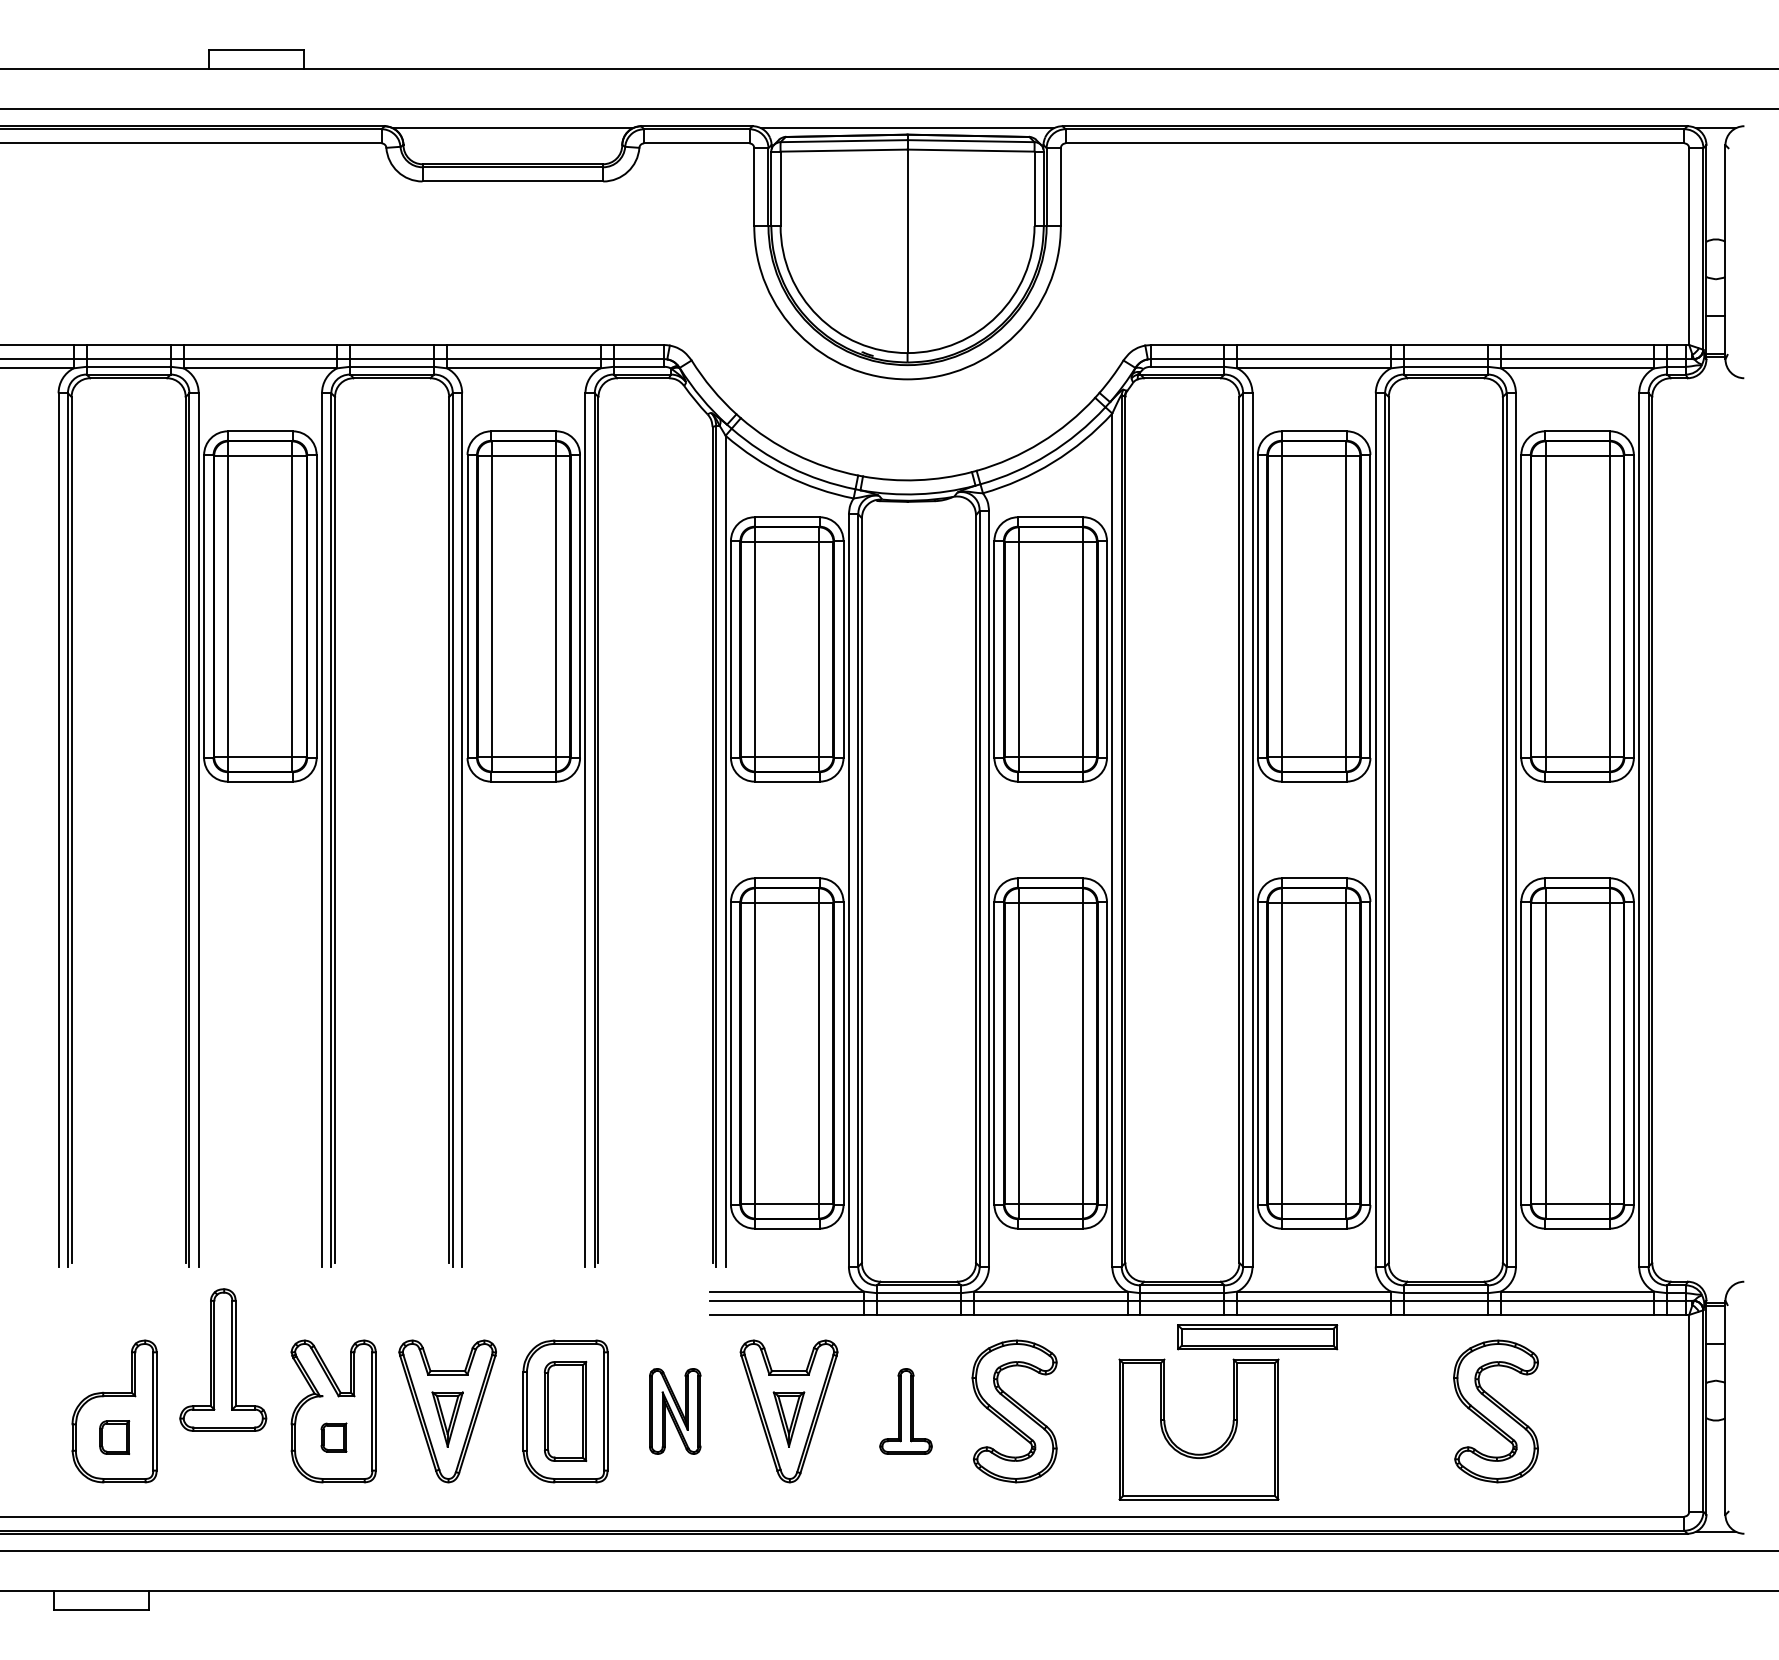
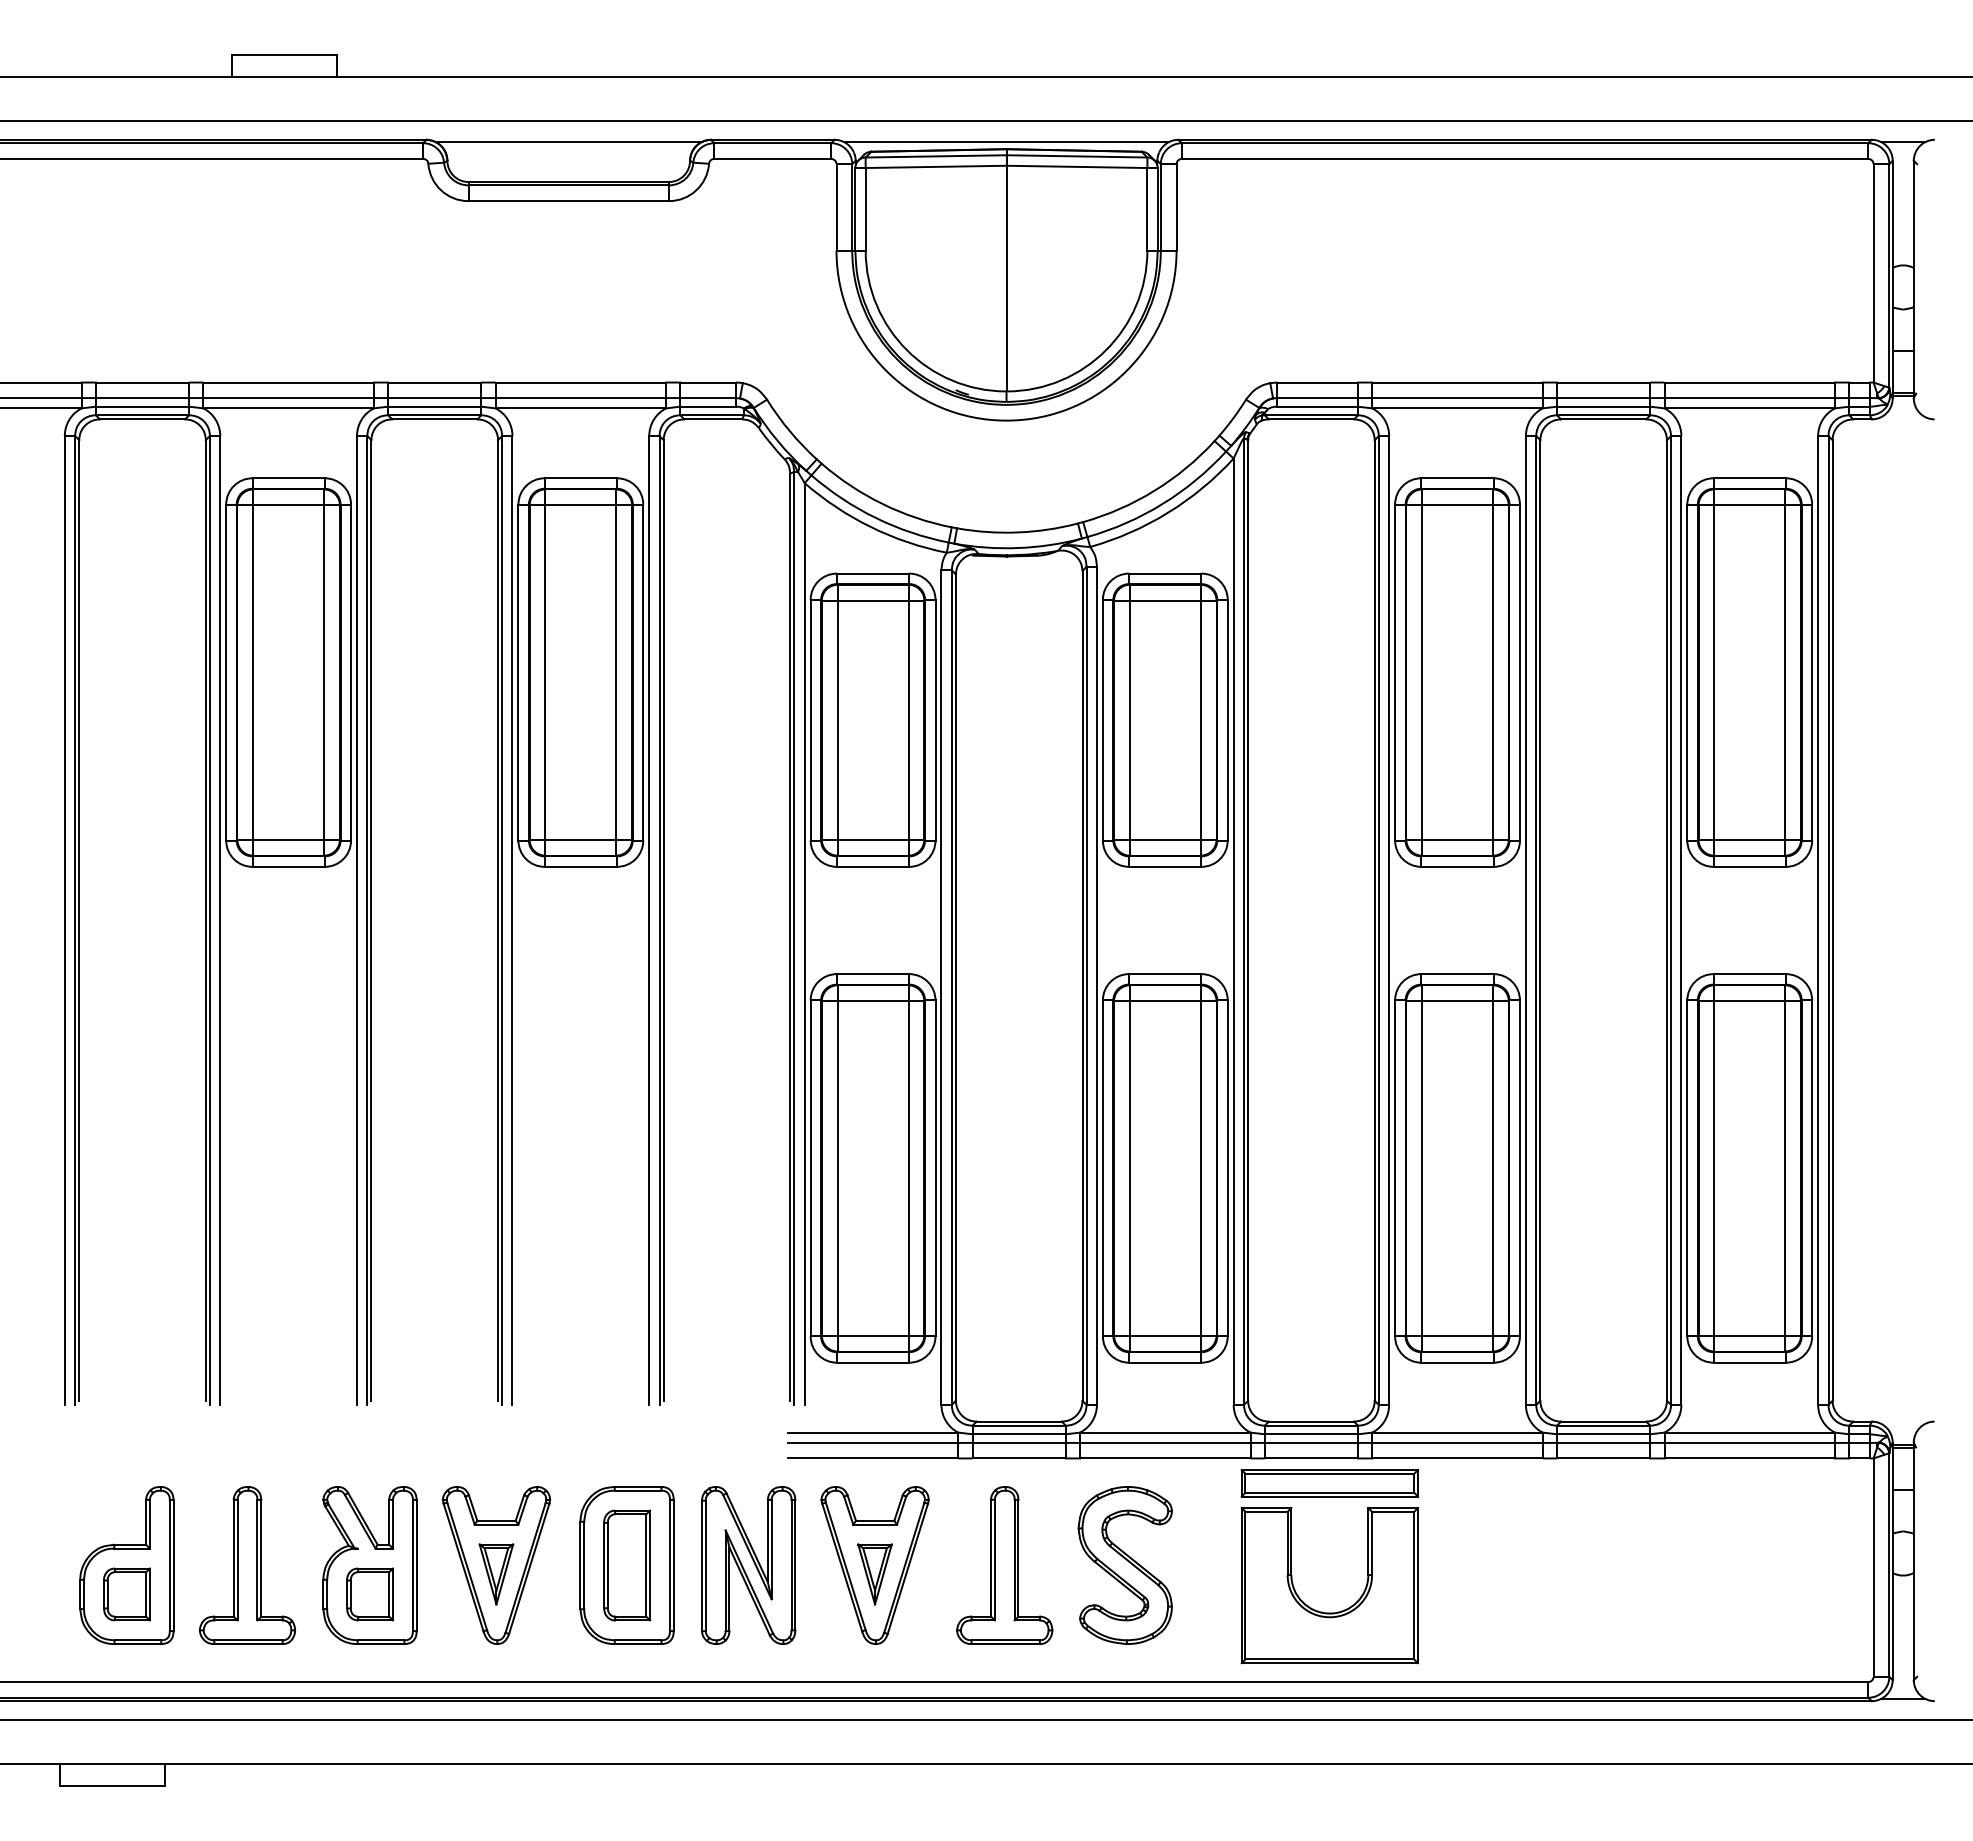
part: (1257, 1337) -> (1329, 1483), moved
part: (223, 1360) -> (247, 1565), moved
part: (674, 1411) -> (748, 1565), size x1.67
part: (905, 1411) -> (1004, 1565), size x1.67
part: (1495, 1411) -> (1658, 1565), removed
part: (114, 1437) -> (126, 1594), size x1.43
part: (334, 1437) -> (370, 1594), size x1.67

